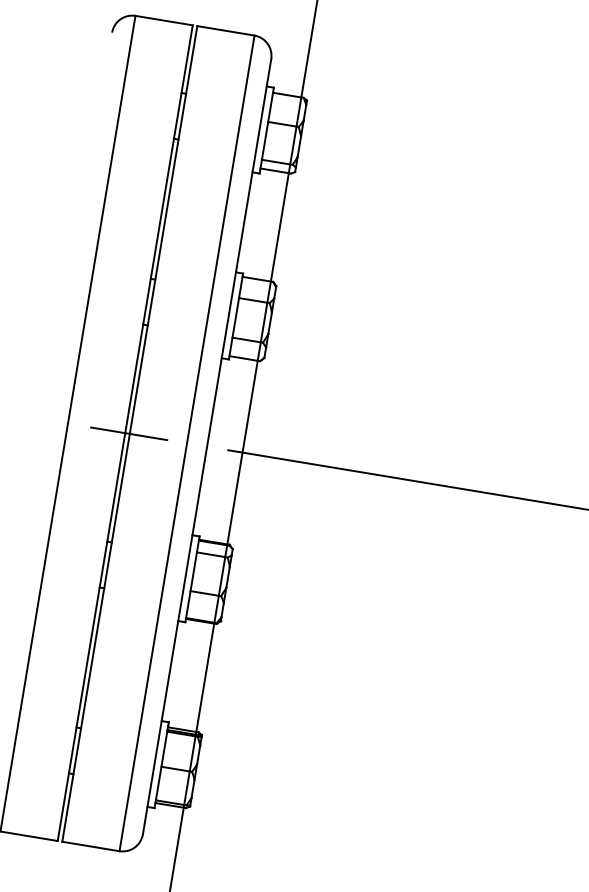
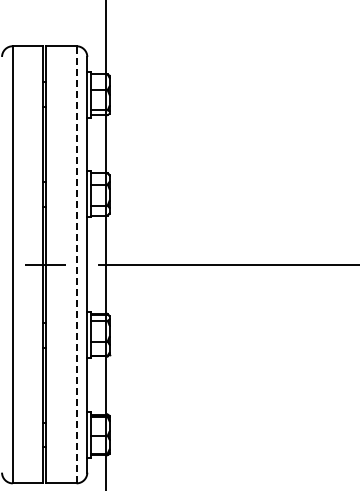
line: (186, 442) -> (76, 264), solid -> dashed

